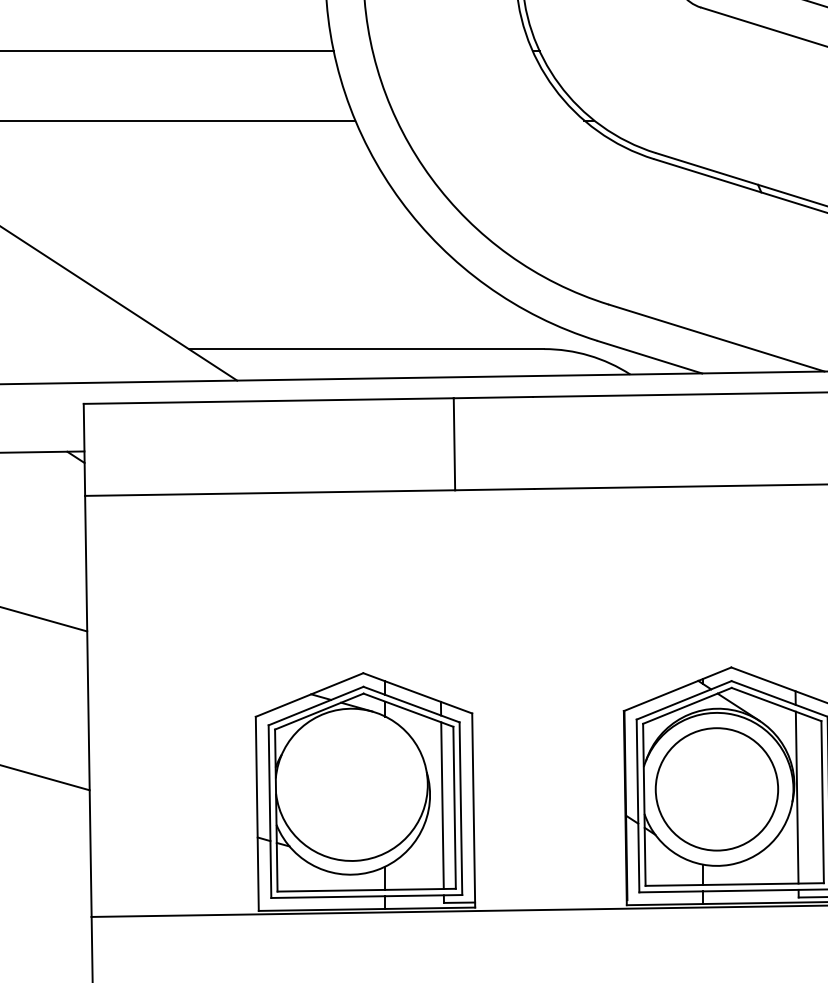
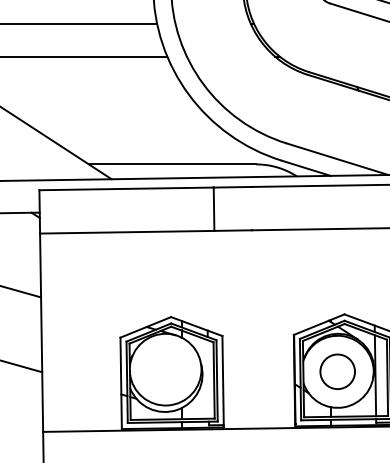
circle: (716, 788) -> (337, 371), size x0.6
line: (442, 805) -> (208, 379), removed

